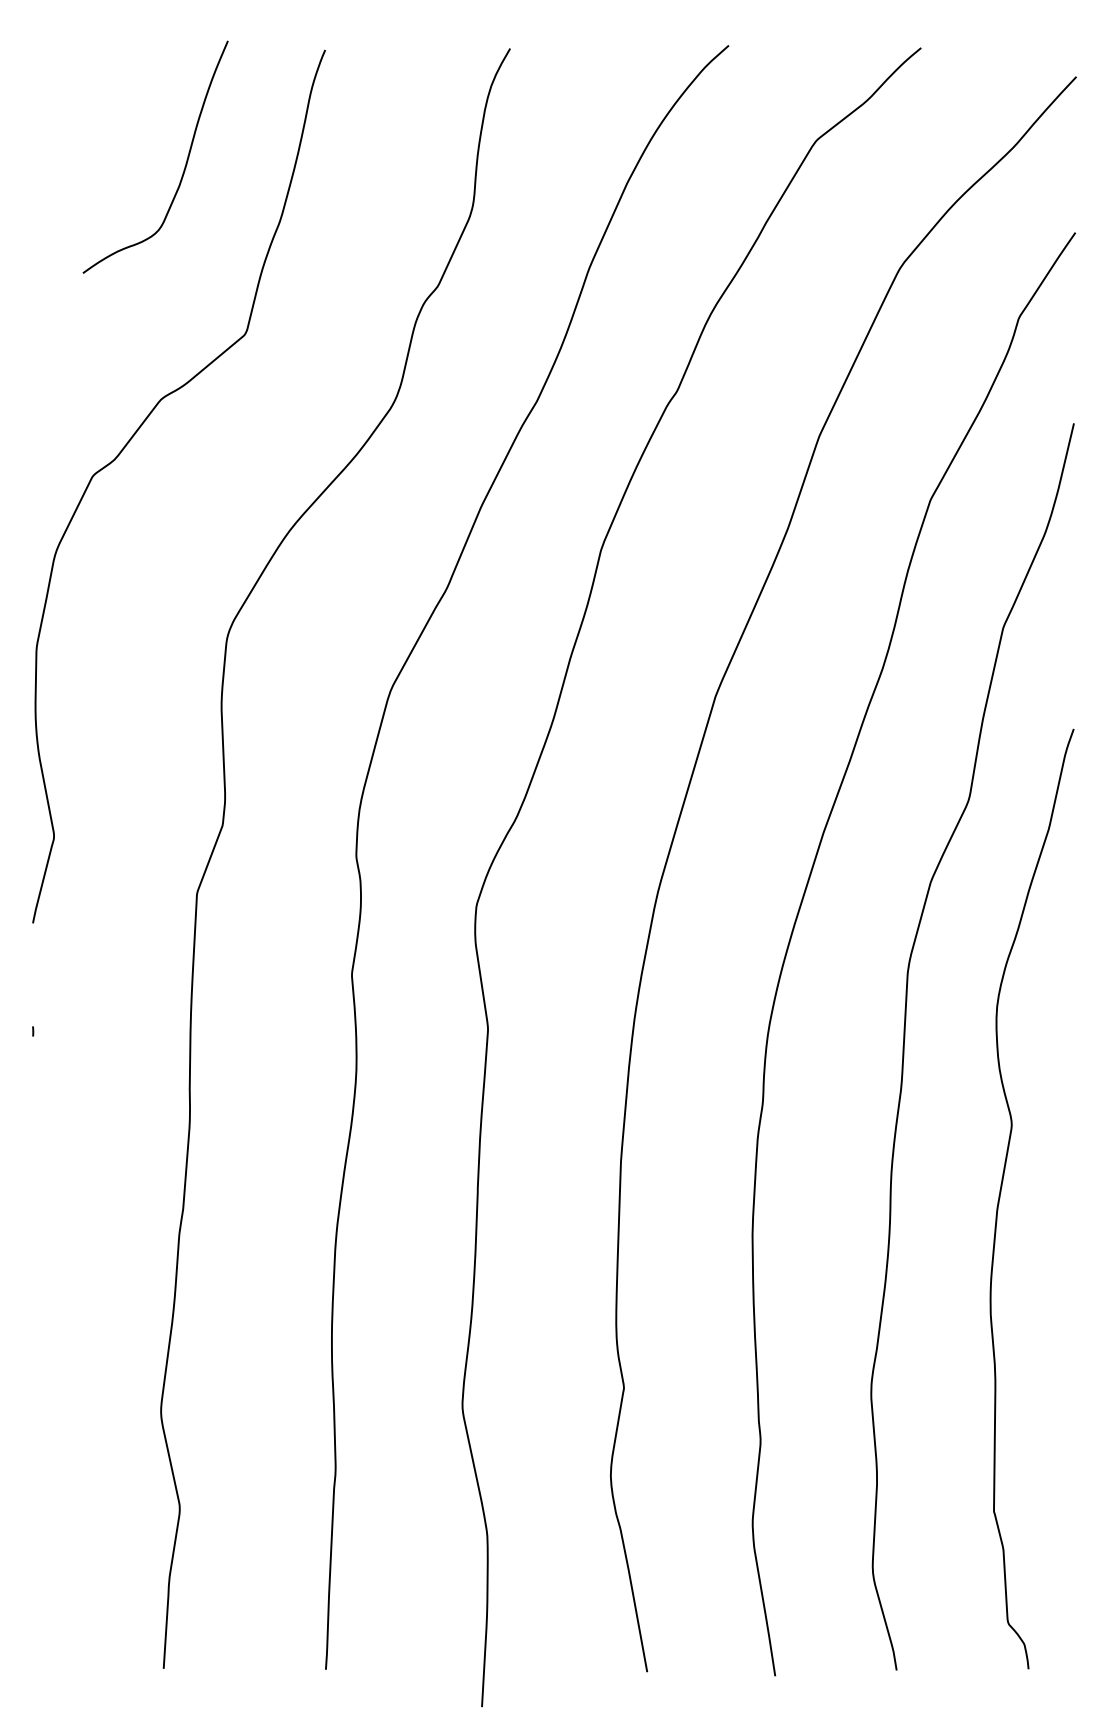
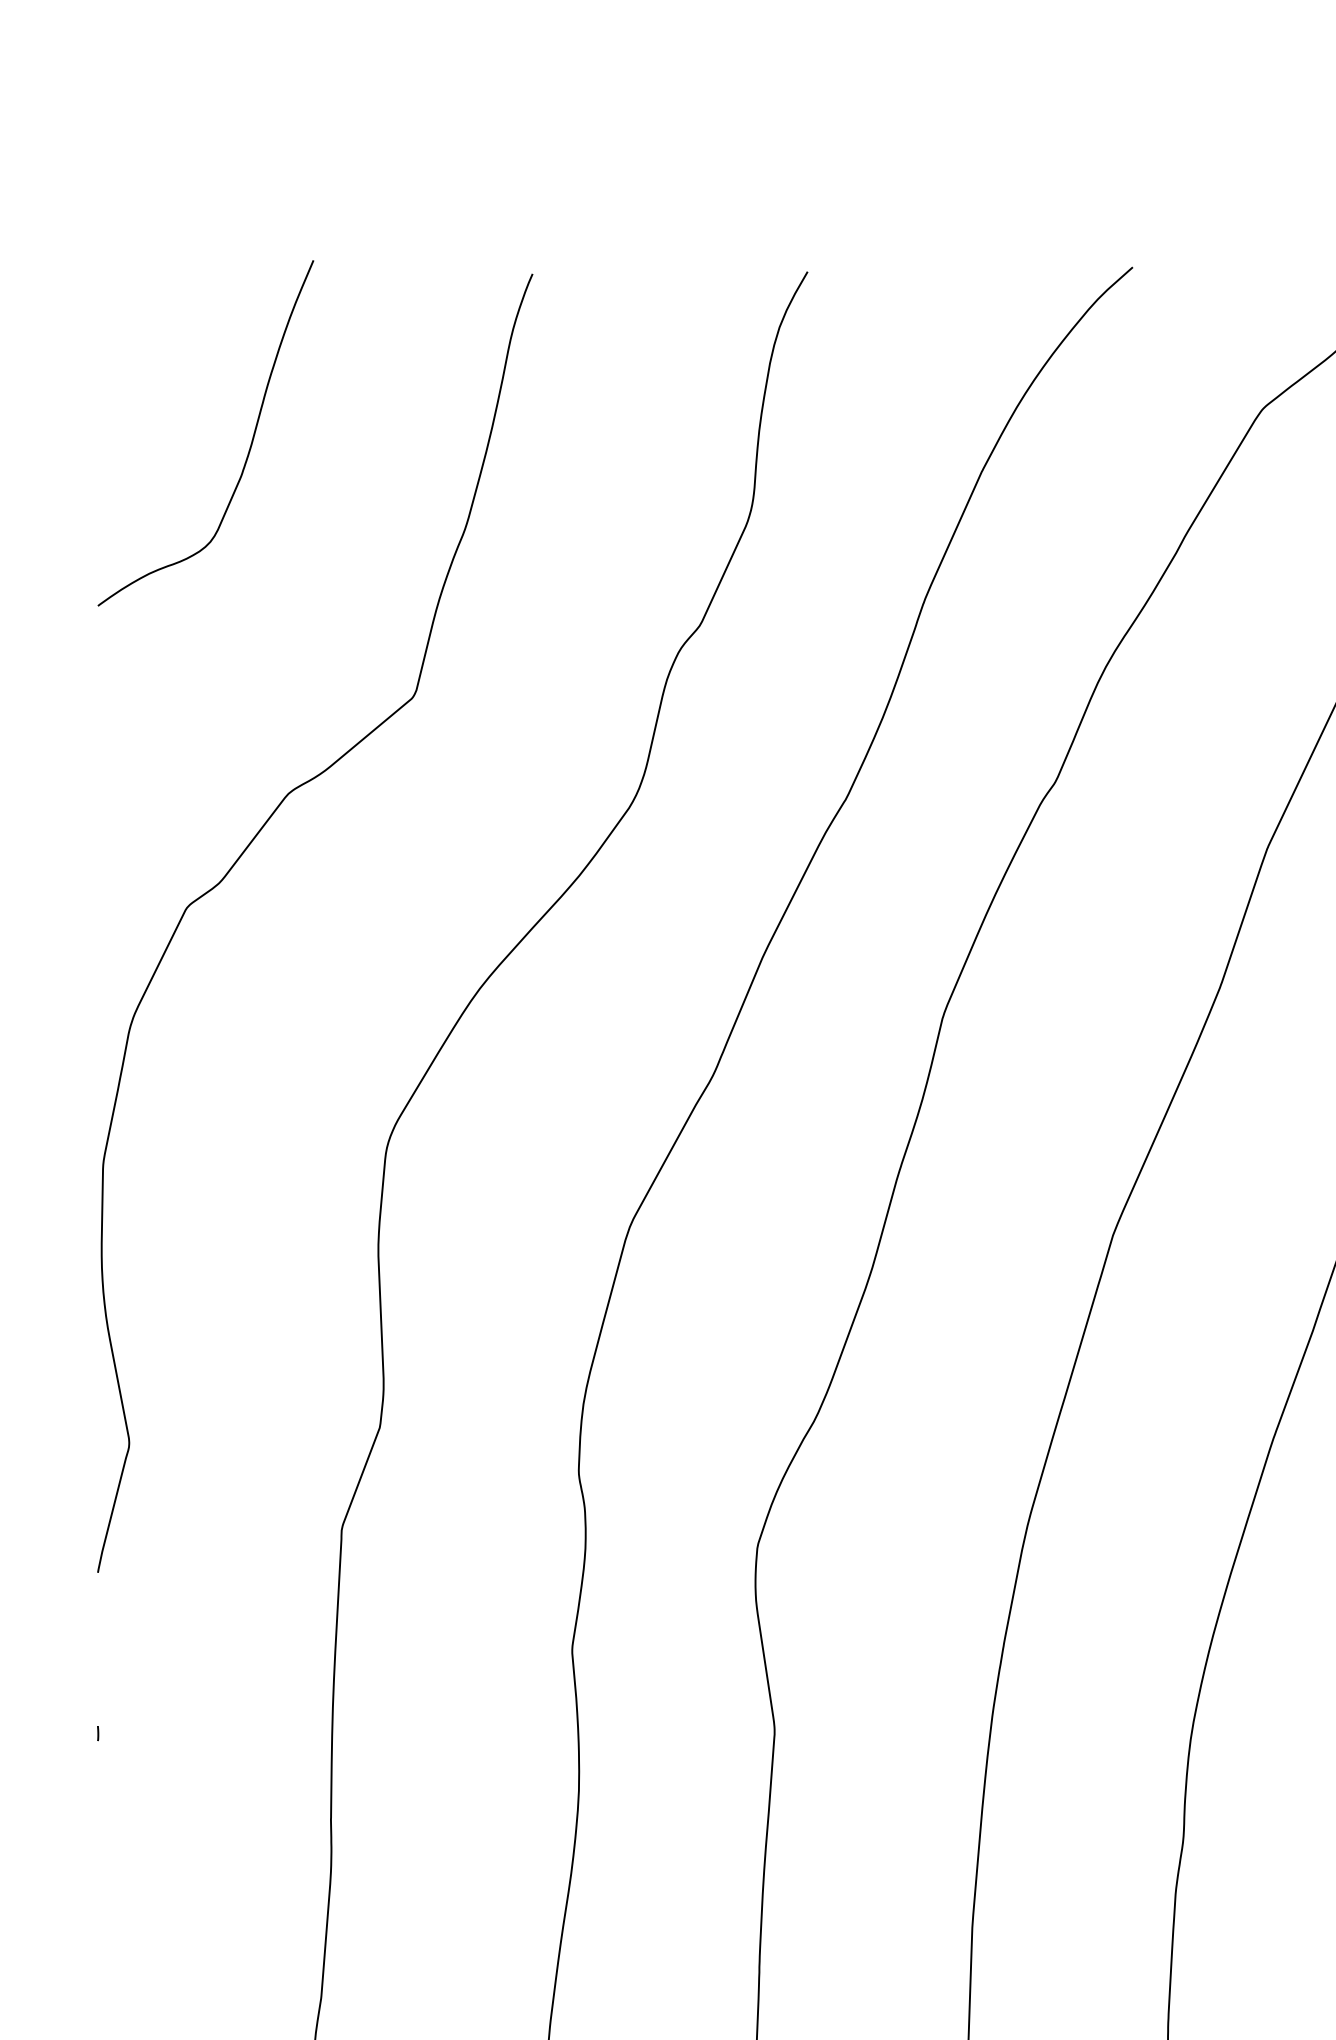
curve: (184, 166) -> (248, 447), moved

